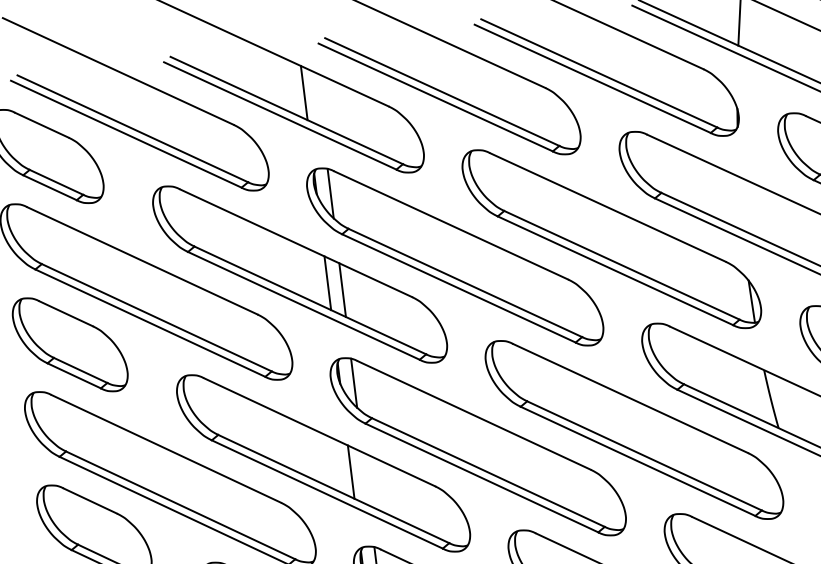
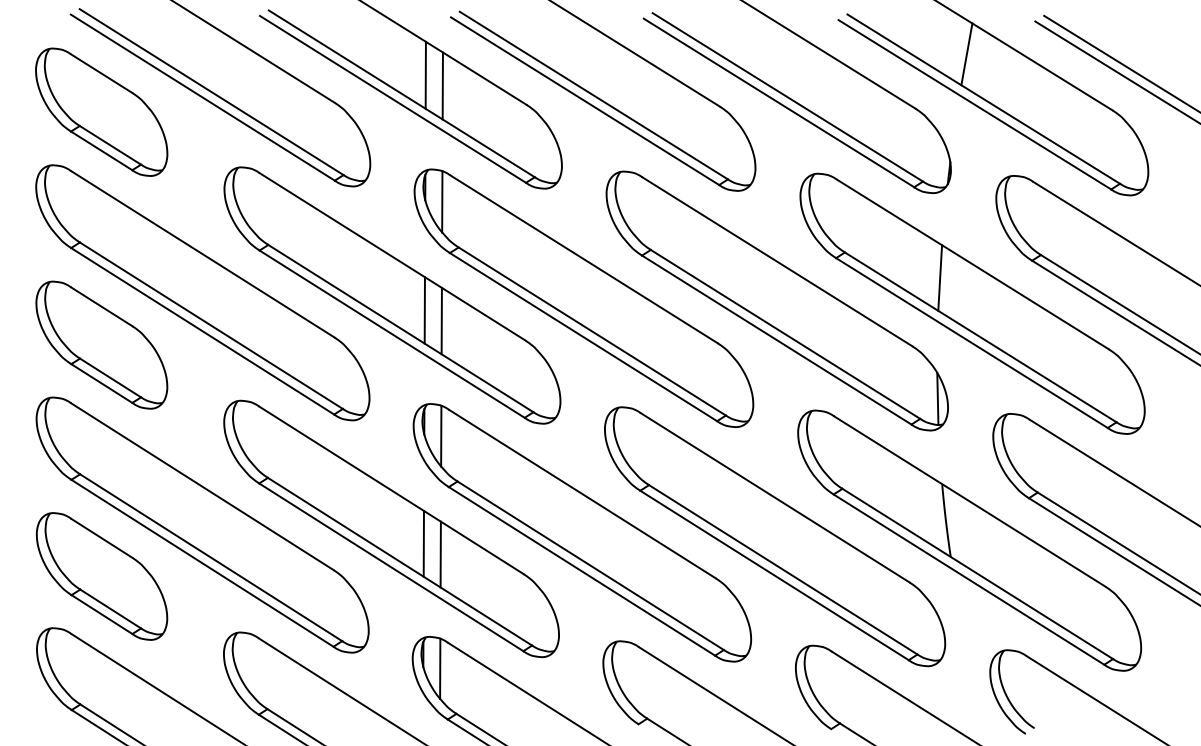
line: (318, 99) -> (442, 85), added
line: (741, 203) -> (940, 277), added
line: (365, 479) -> (440, 554), added

